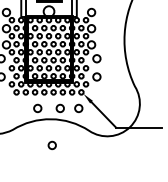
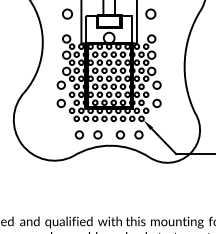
circle: (51, 145) -> (78, 134), moved

